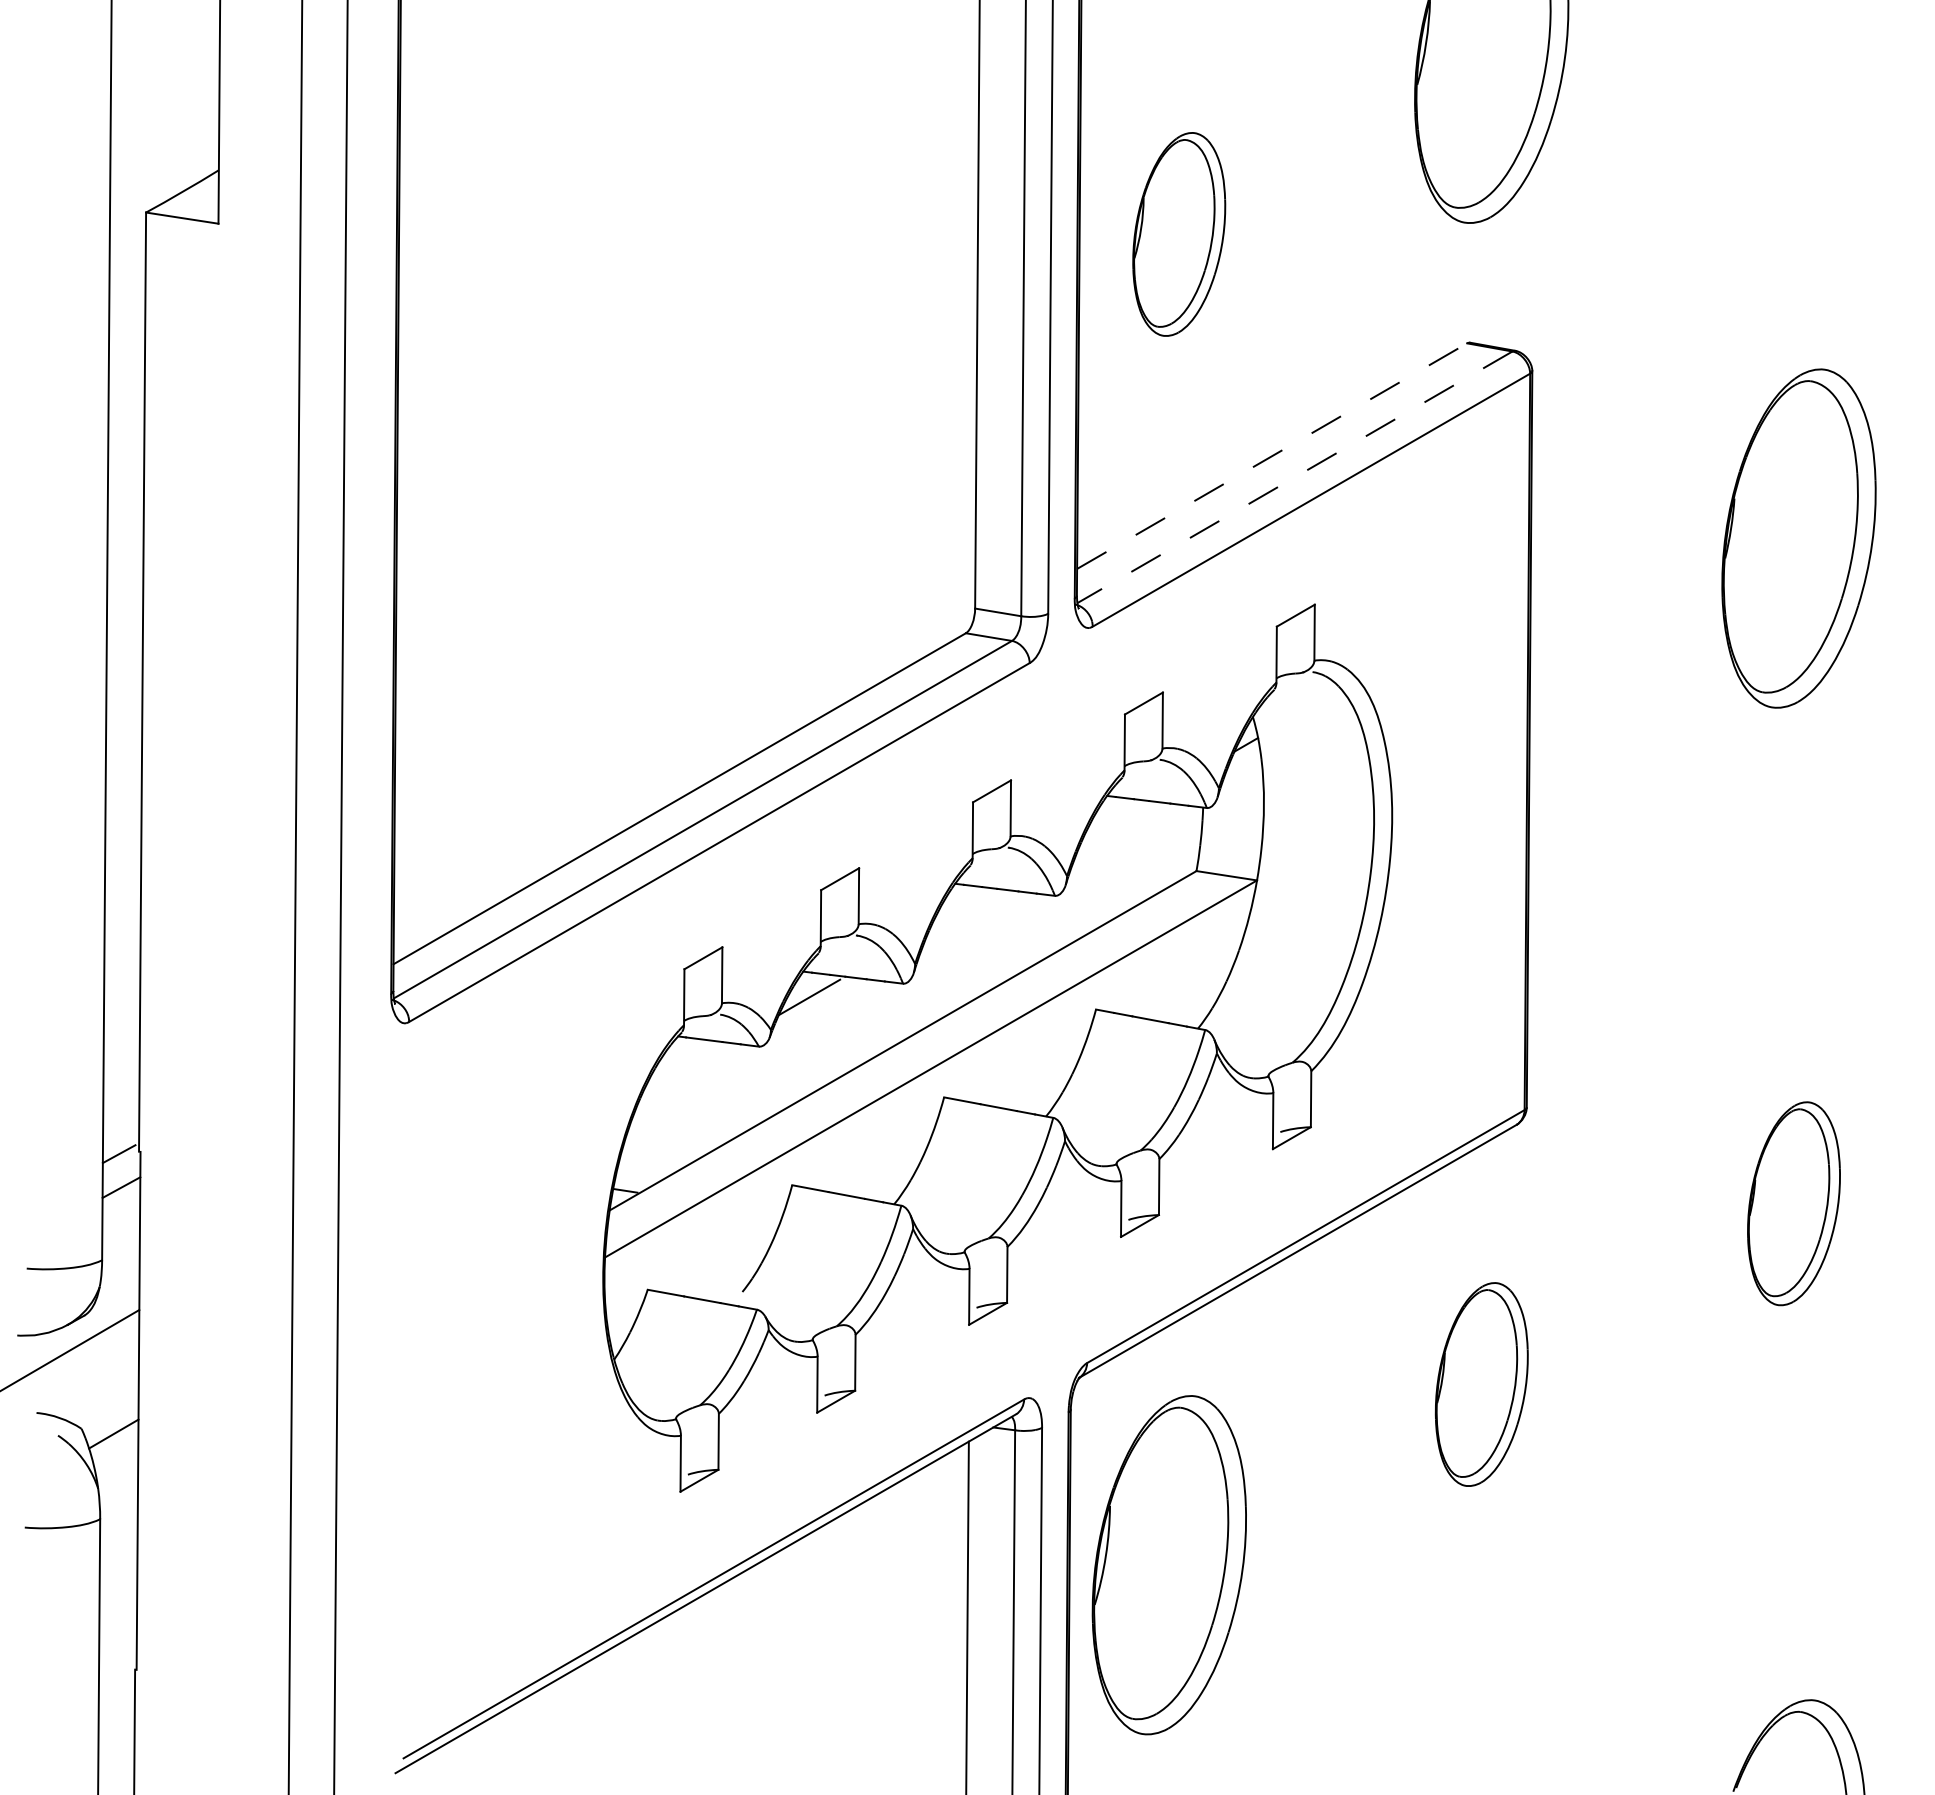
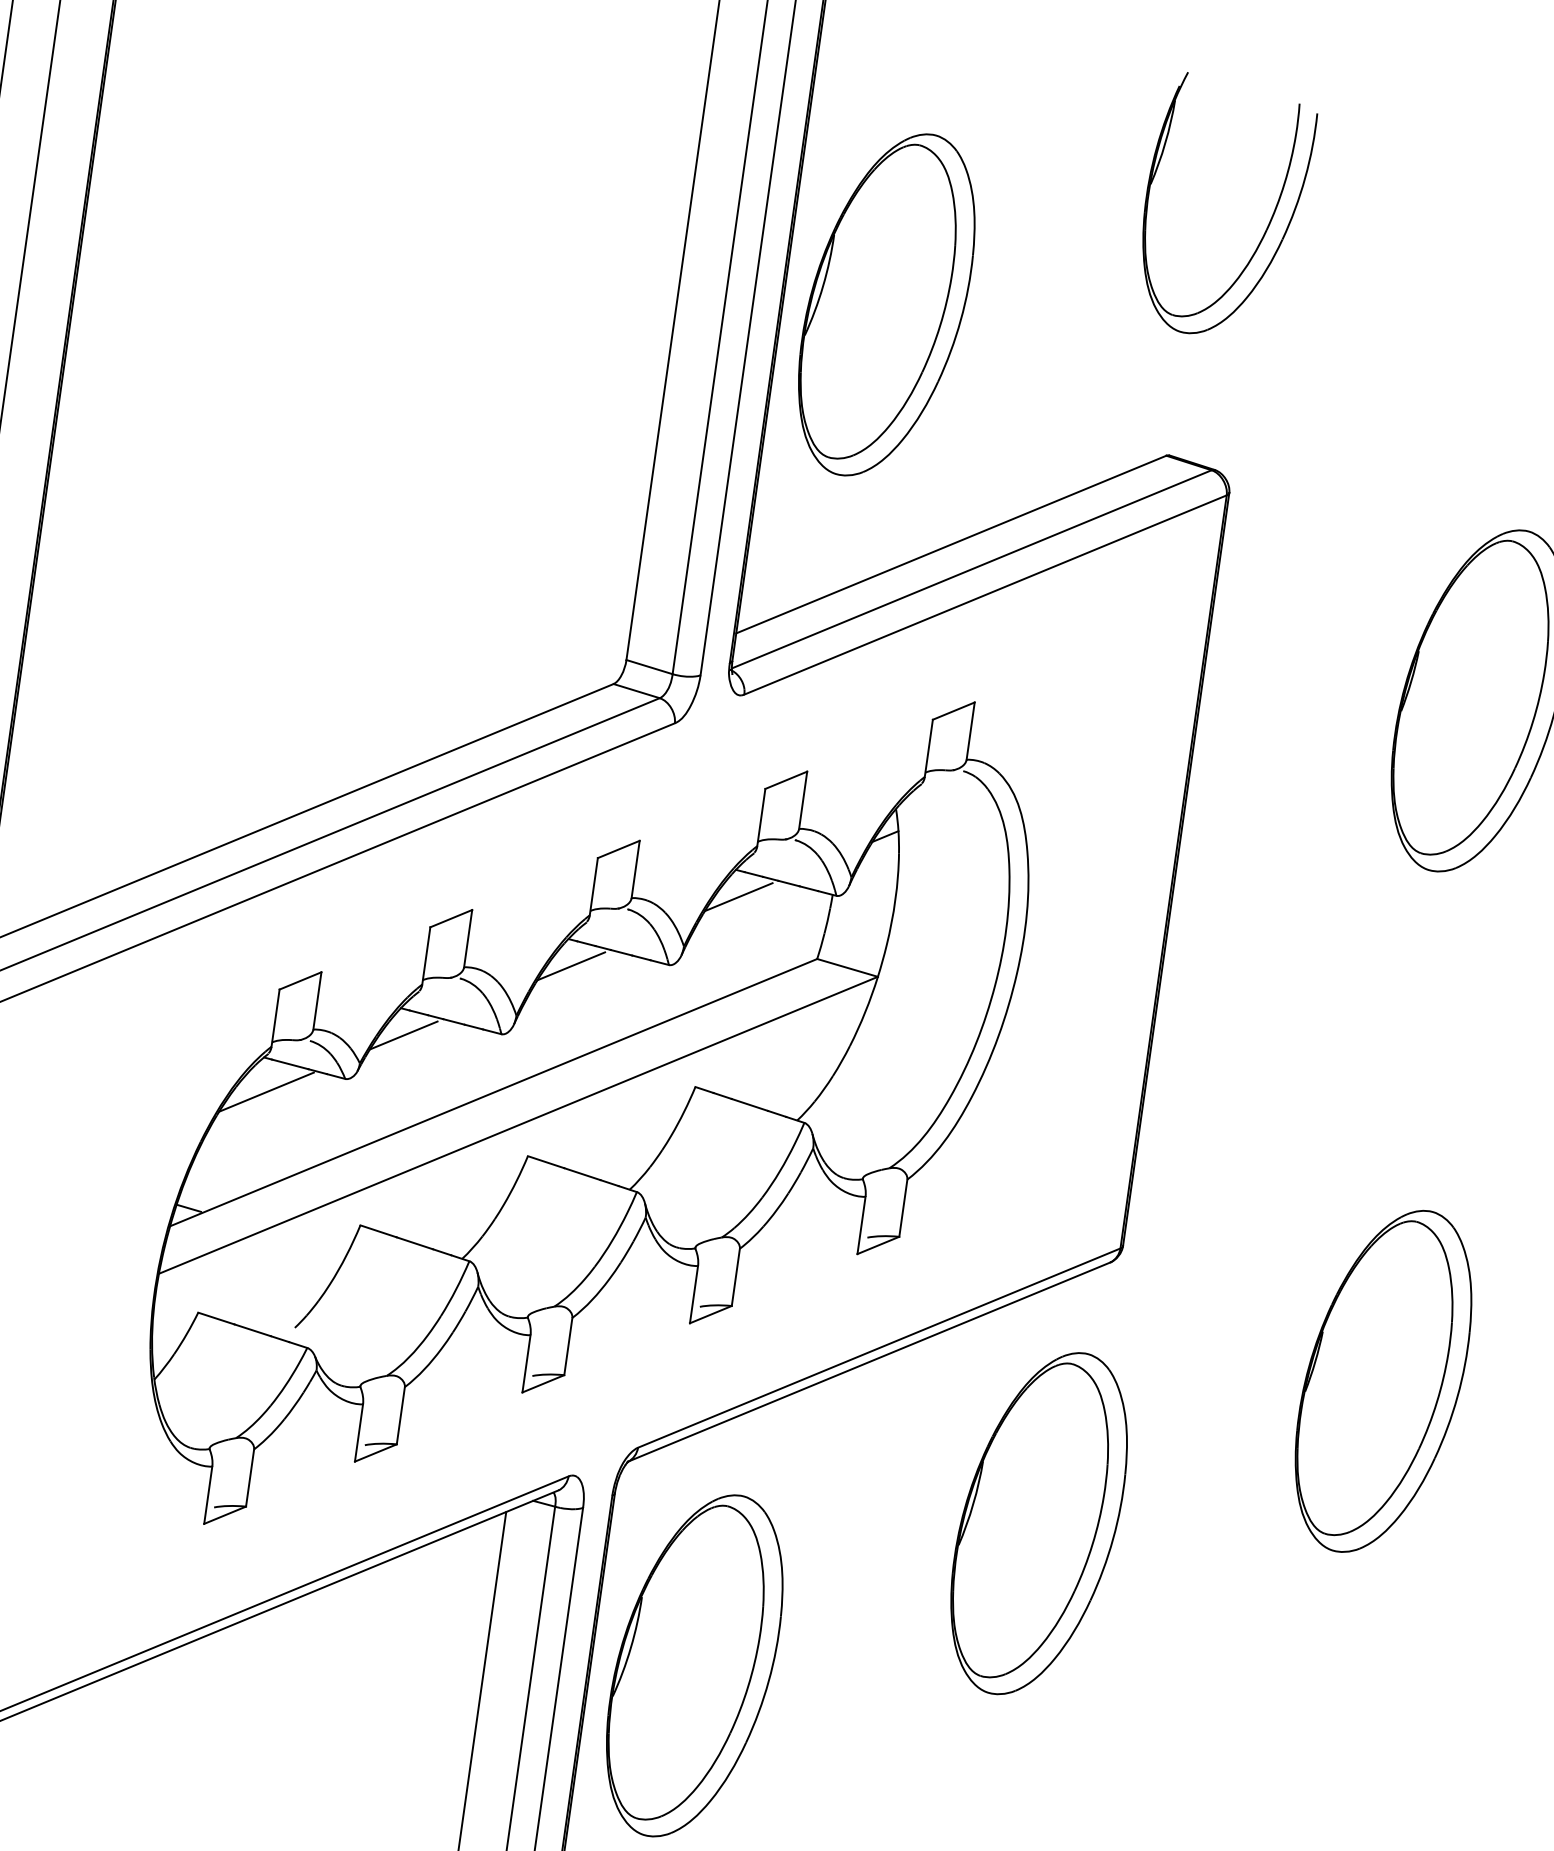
part: (1178, 234) -> (885, 304), size x1.67
line: (1272, 455) -> (951, 543), dashed -> solid
line: (1294, 477) -> (971, 569), dashed -> solid
line: (1112, 821) -> (737, 896), added
line: (961, 909) -> (571, 966), added
line: (685, 1069) -> (266, 1092), added
part: (1793, 1203) -> (1382, 1380), size x1.67
part: (1481, 1384) -> (1038, 1523), size x1.67

